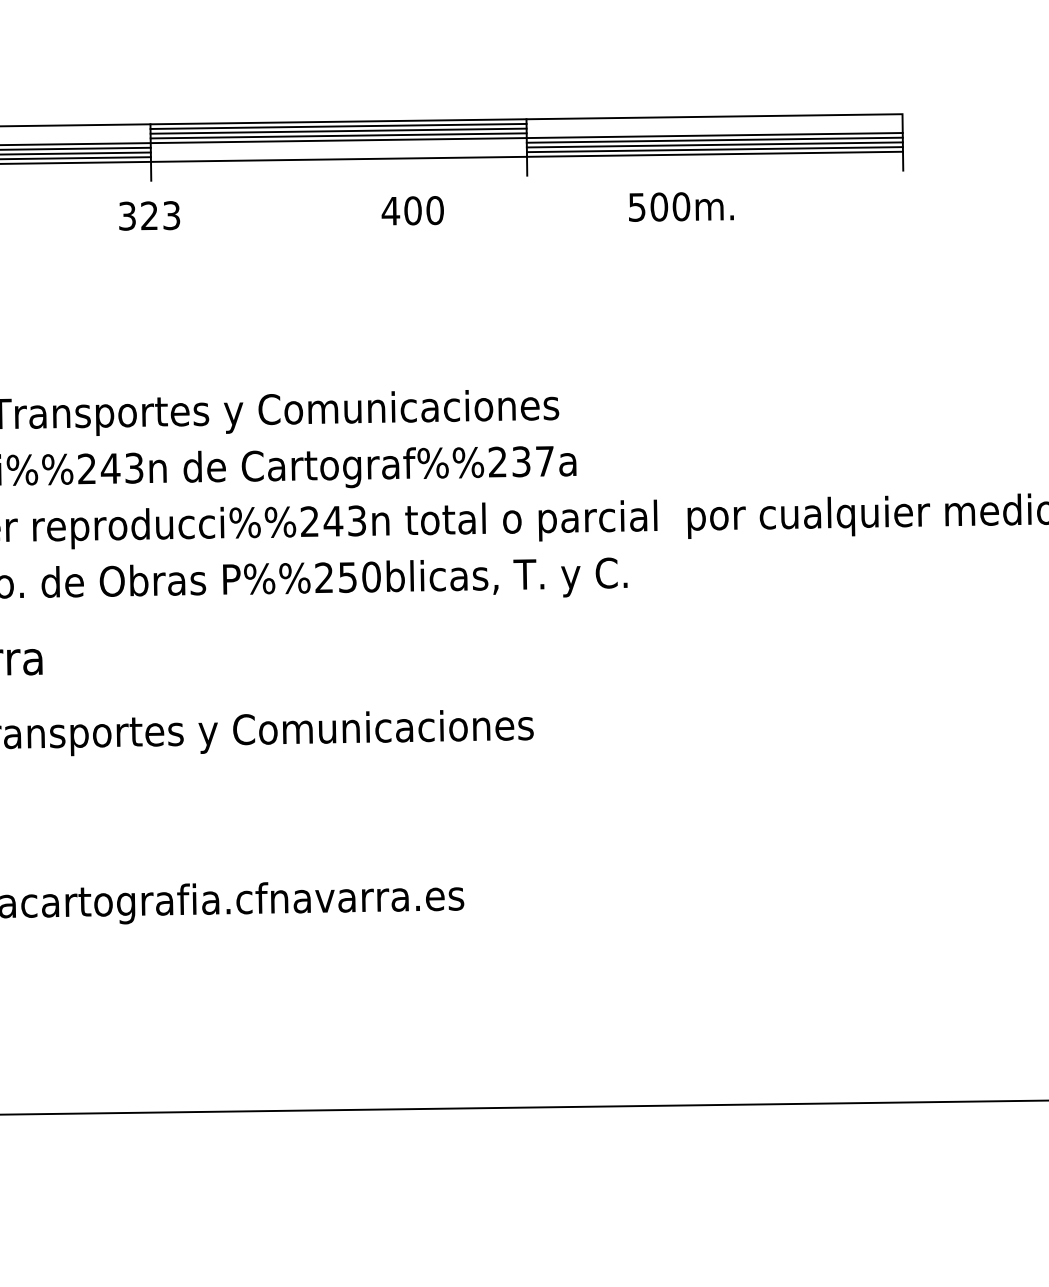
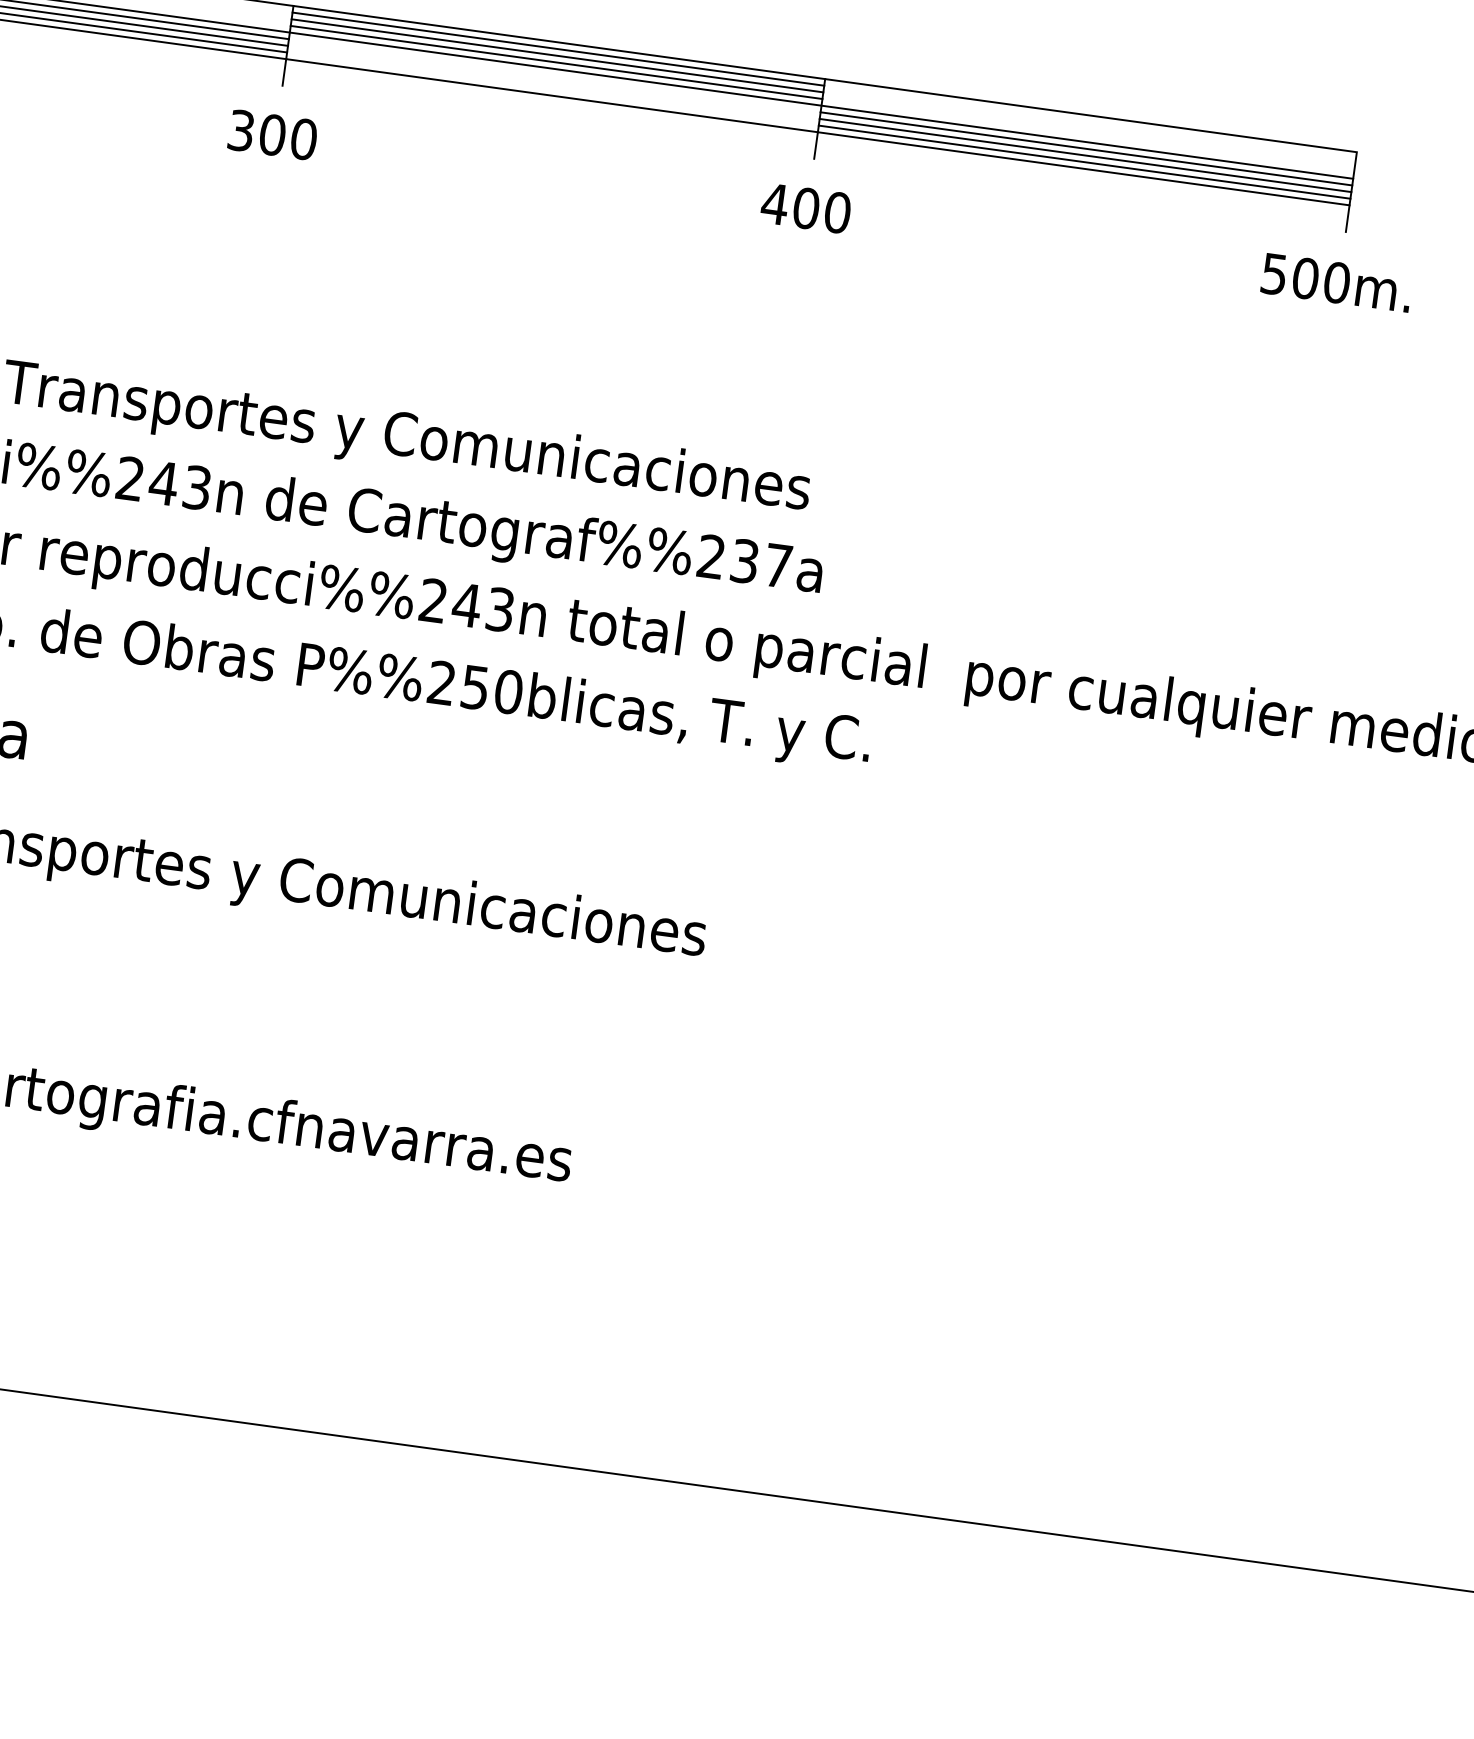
text: (681, 206) -> (1337, 282), moved
text: (412, 210) -> (805, 207), moved
text: (160, 215) -> (288, 136), 323 -> 300

